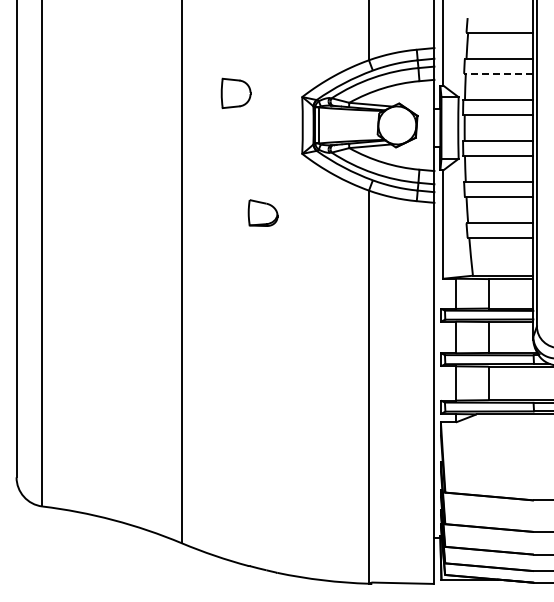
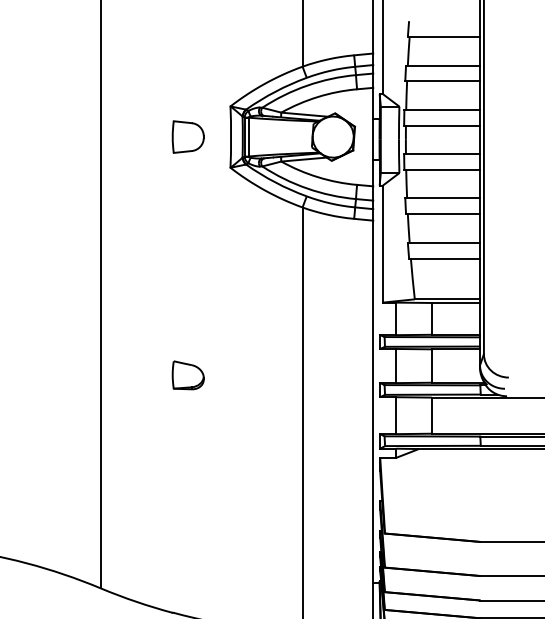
line: (498, 73) -> (442, 80), dashed -> solid
part: (235, 92) -> (187, 136), moved
part: (262, 212) -> (187, 374), moved

